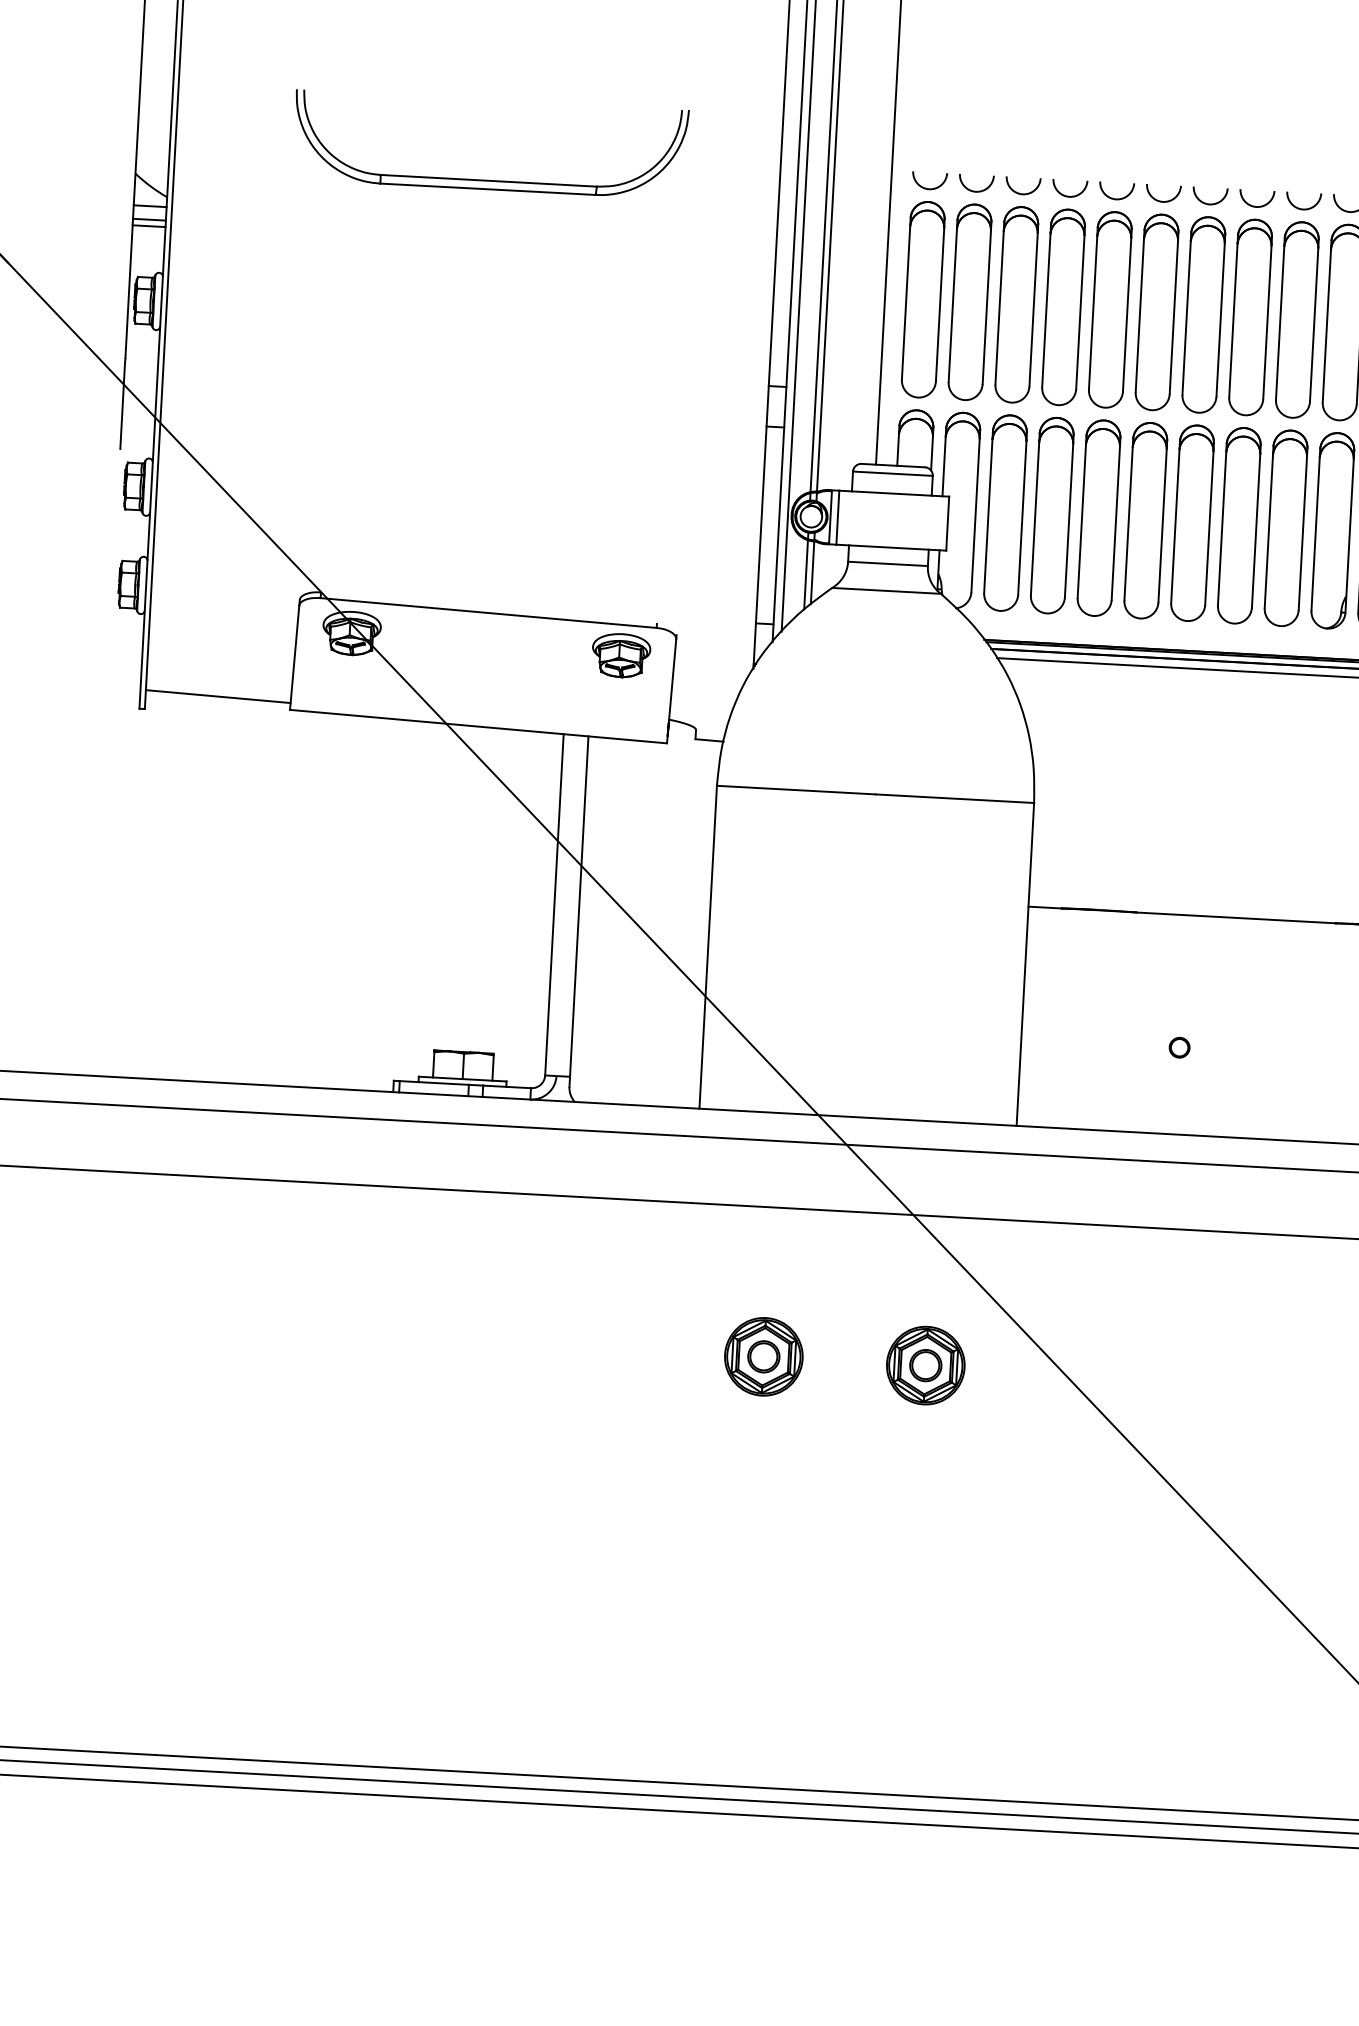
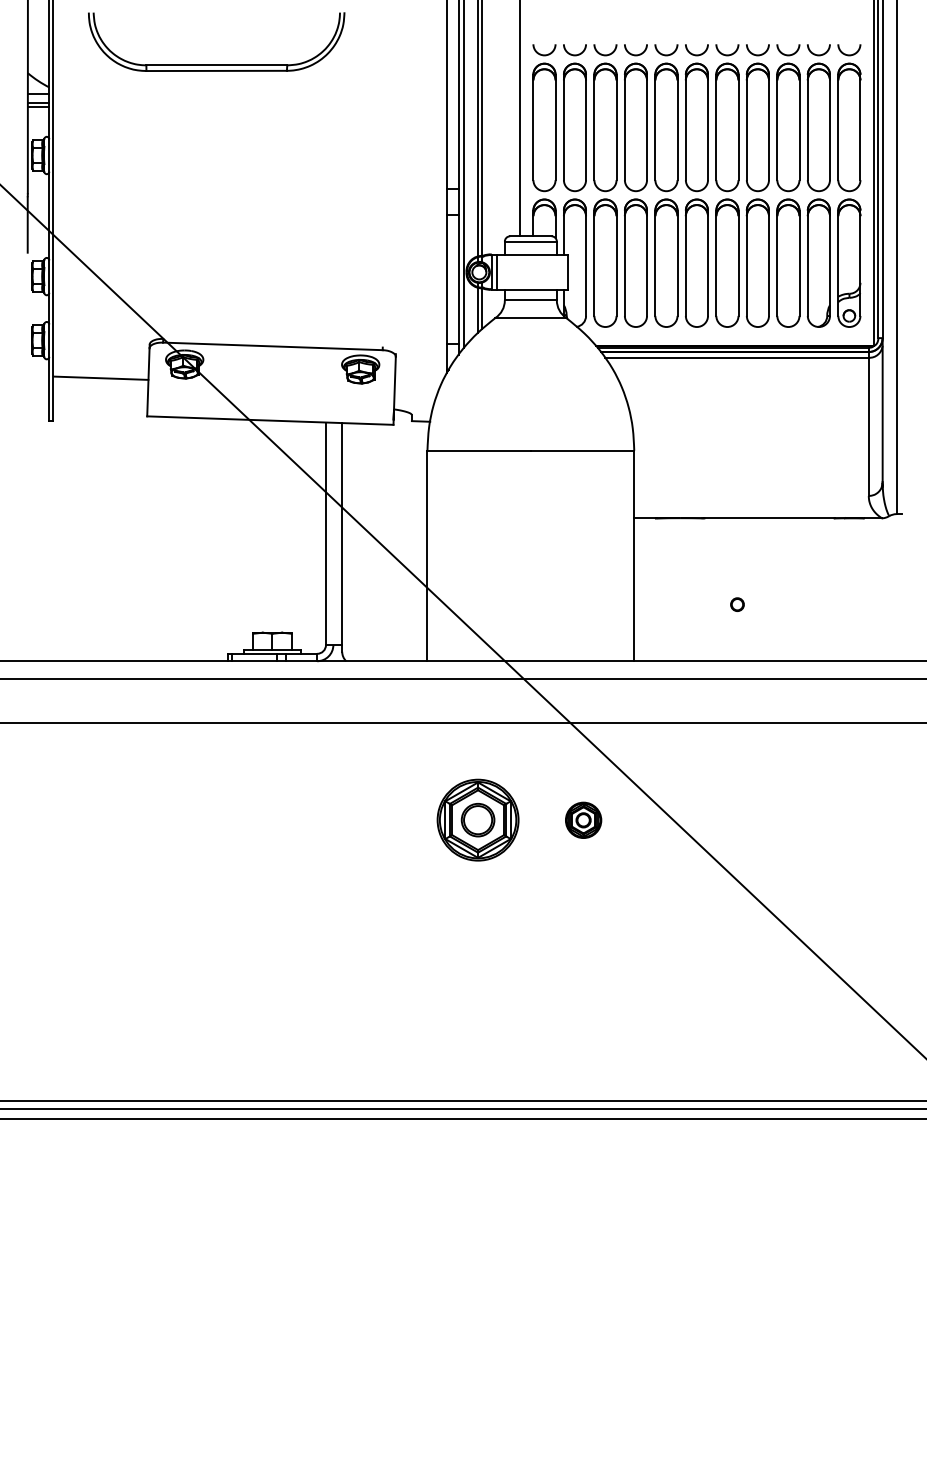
part: (488, 179) -> (216, 64), moved
line: (217, 695) -> (100, 377), moved
part: (762, 1357) -> (477, 820), size x1.6
part: (925, 1365) -> (583, 820), size x0.7

